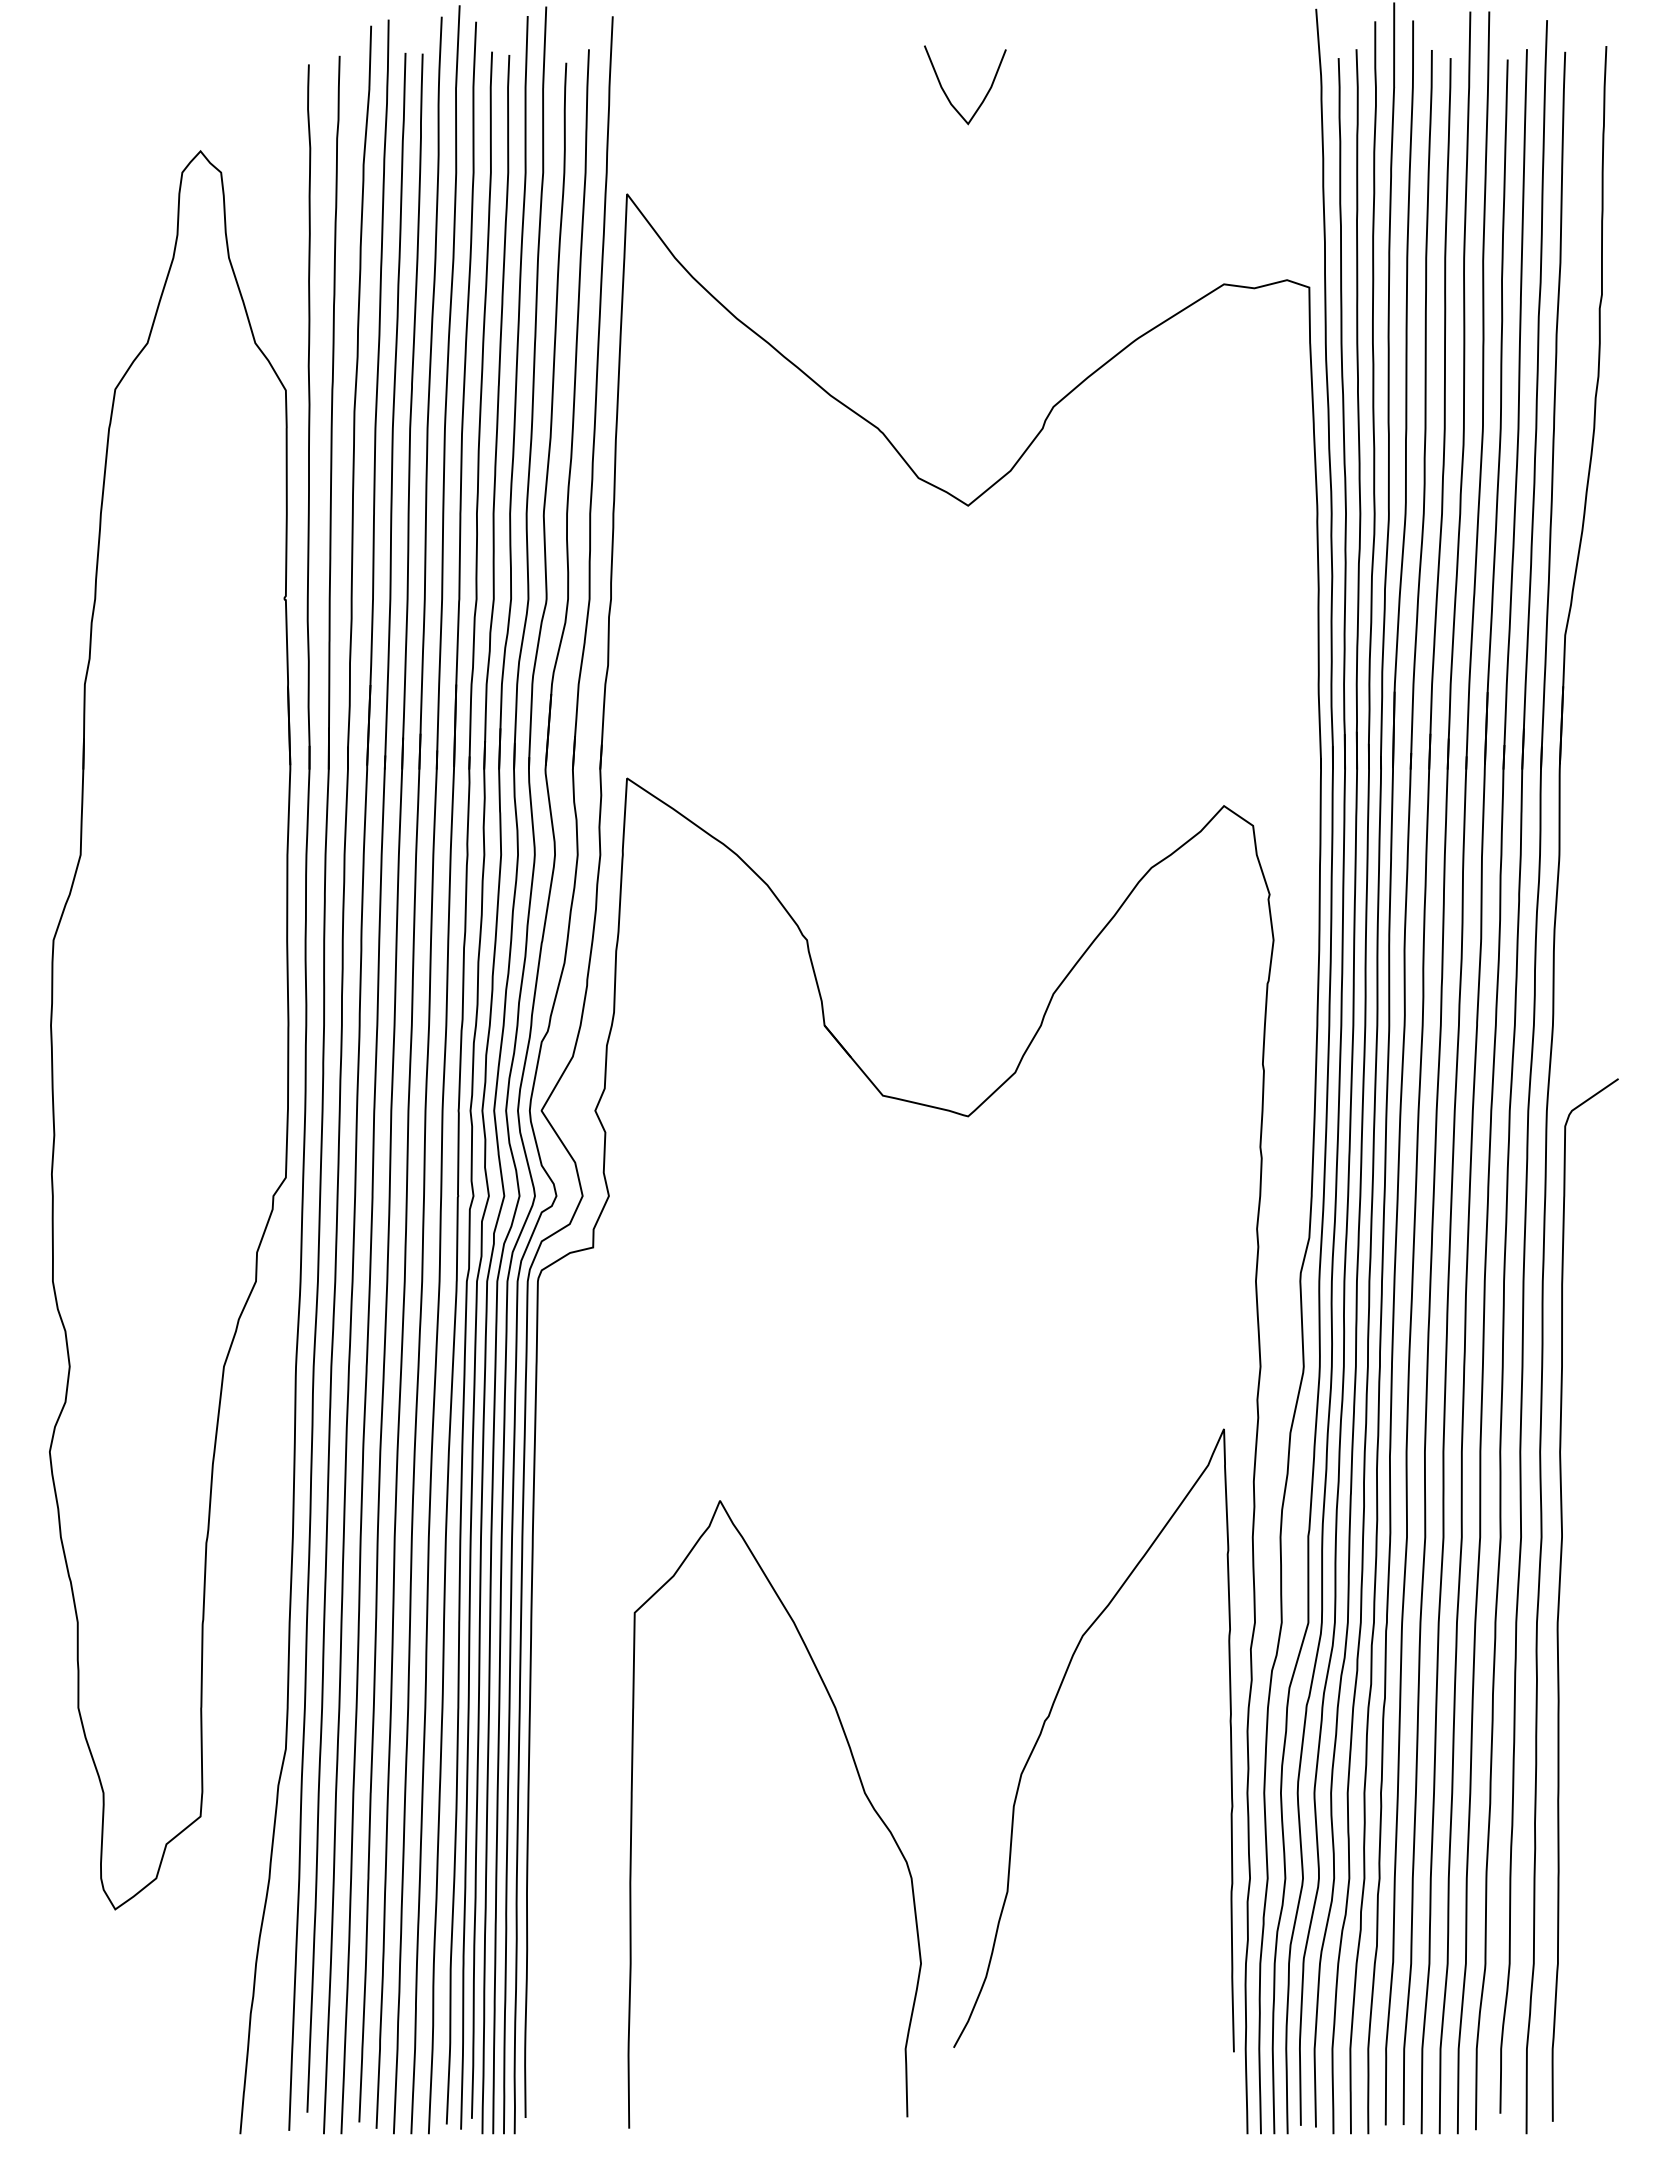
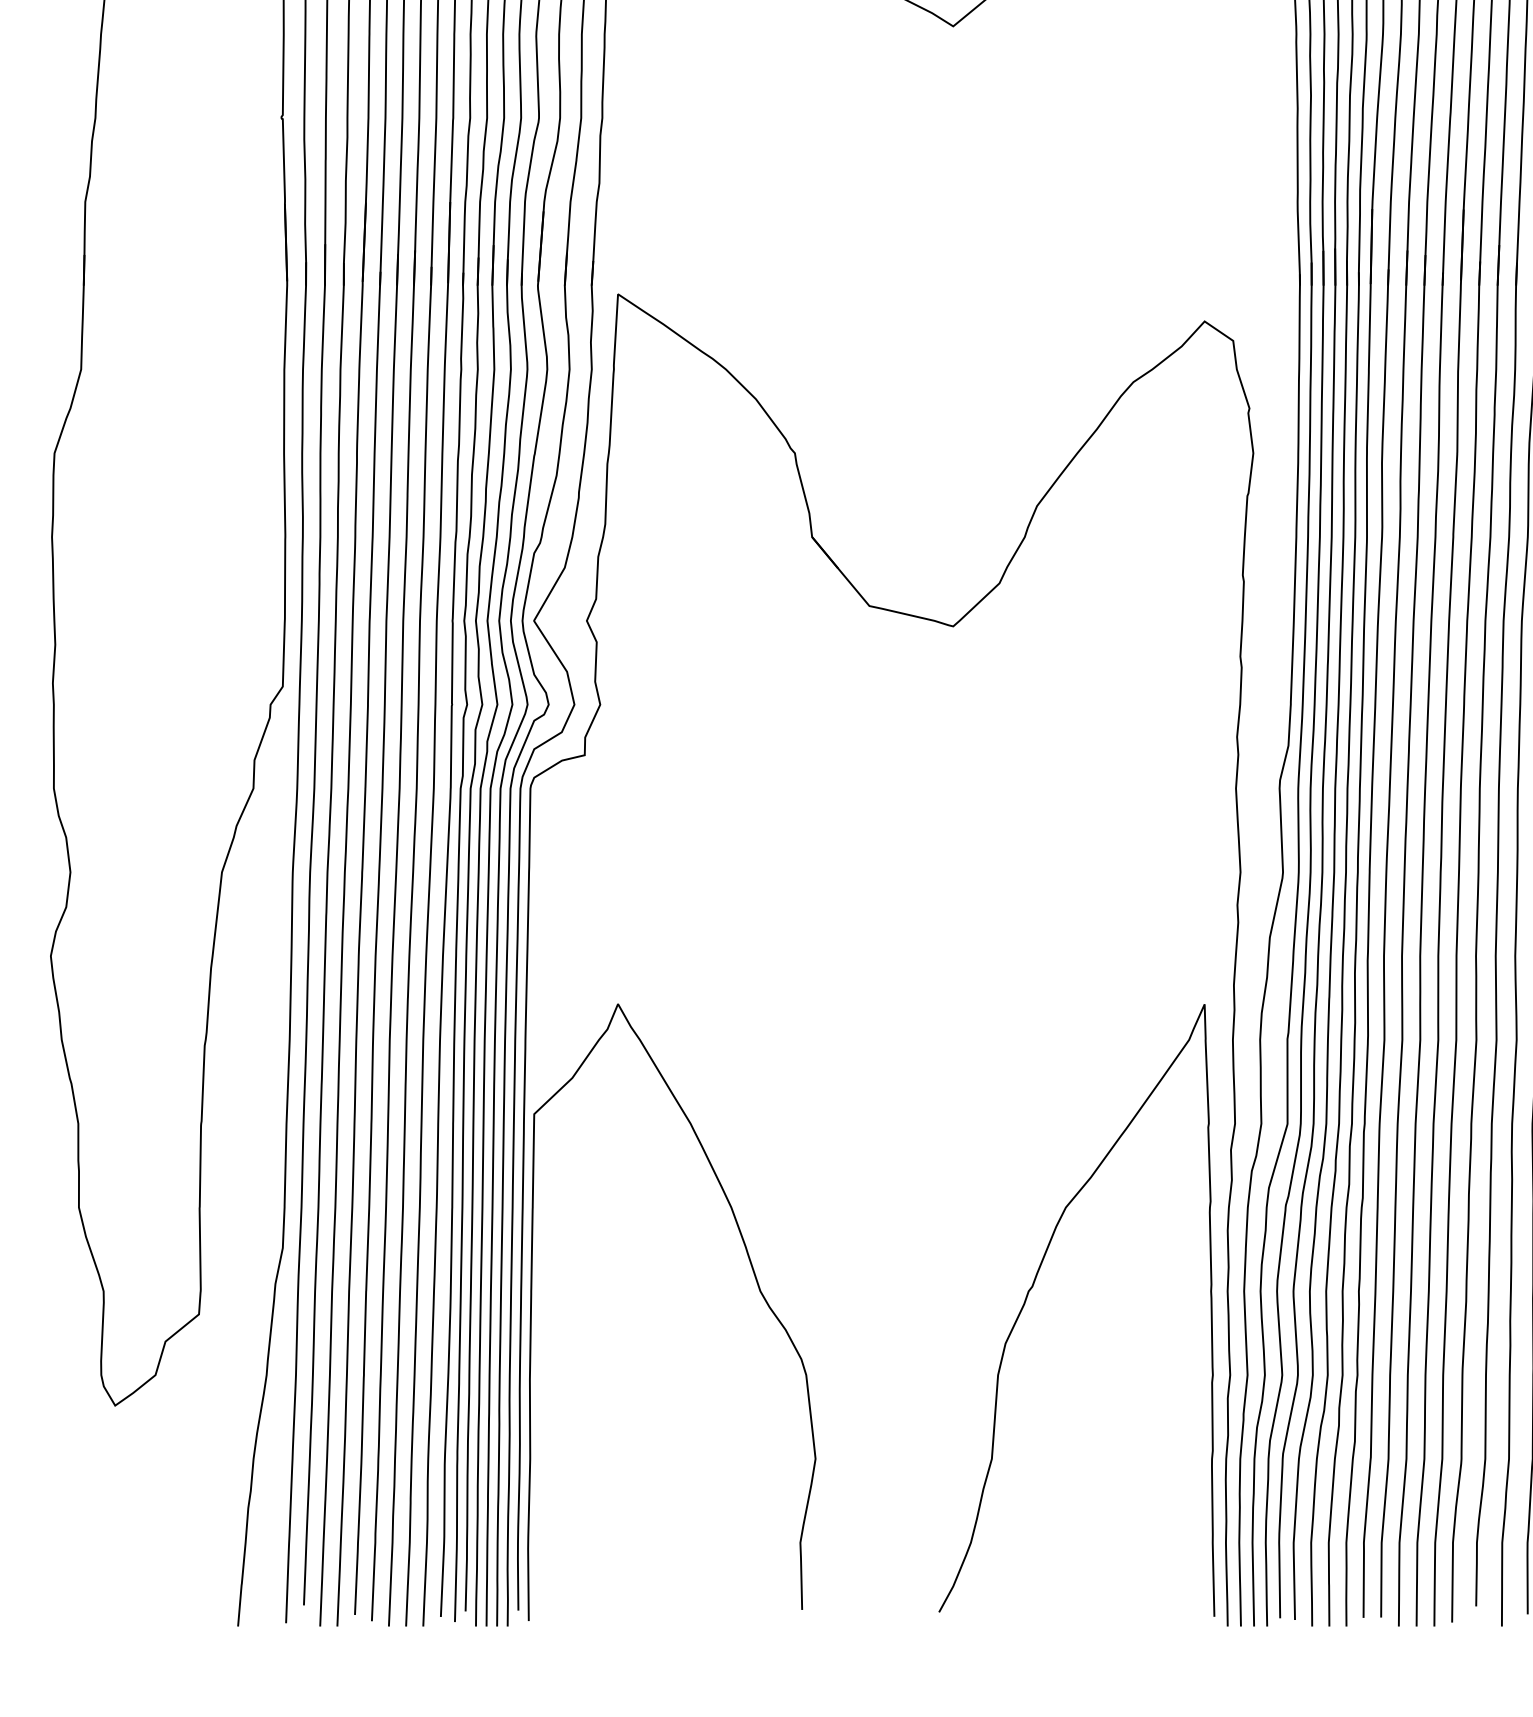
curve: (1048, 1718) -> (1032, 1288), moved
curve: (861, 1786) -> (757, 1284), moved

